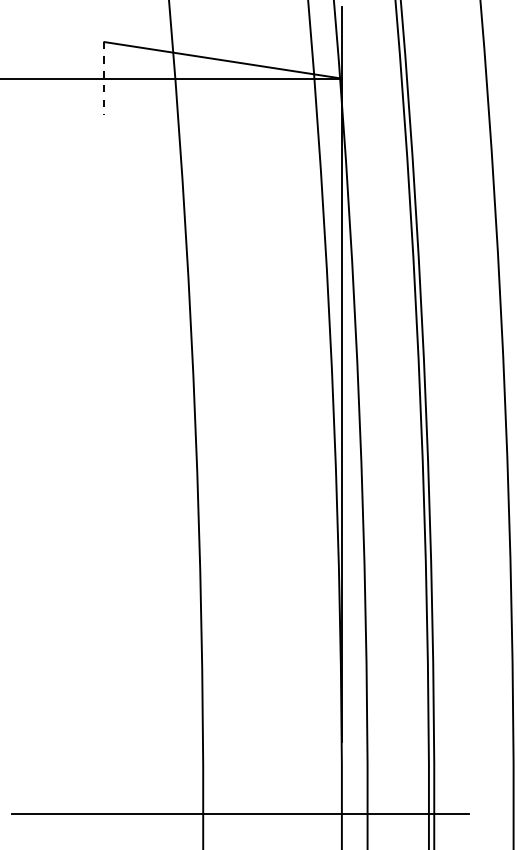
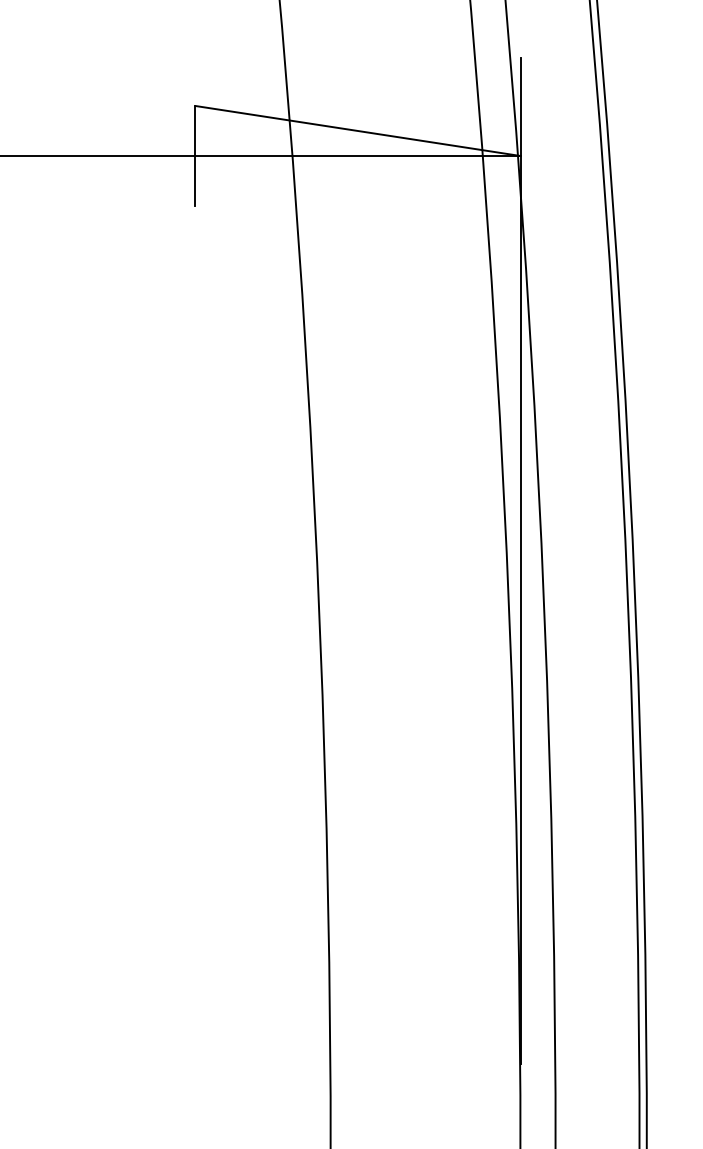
line: (104, 78) -> (195, 155), dashed -> solid

